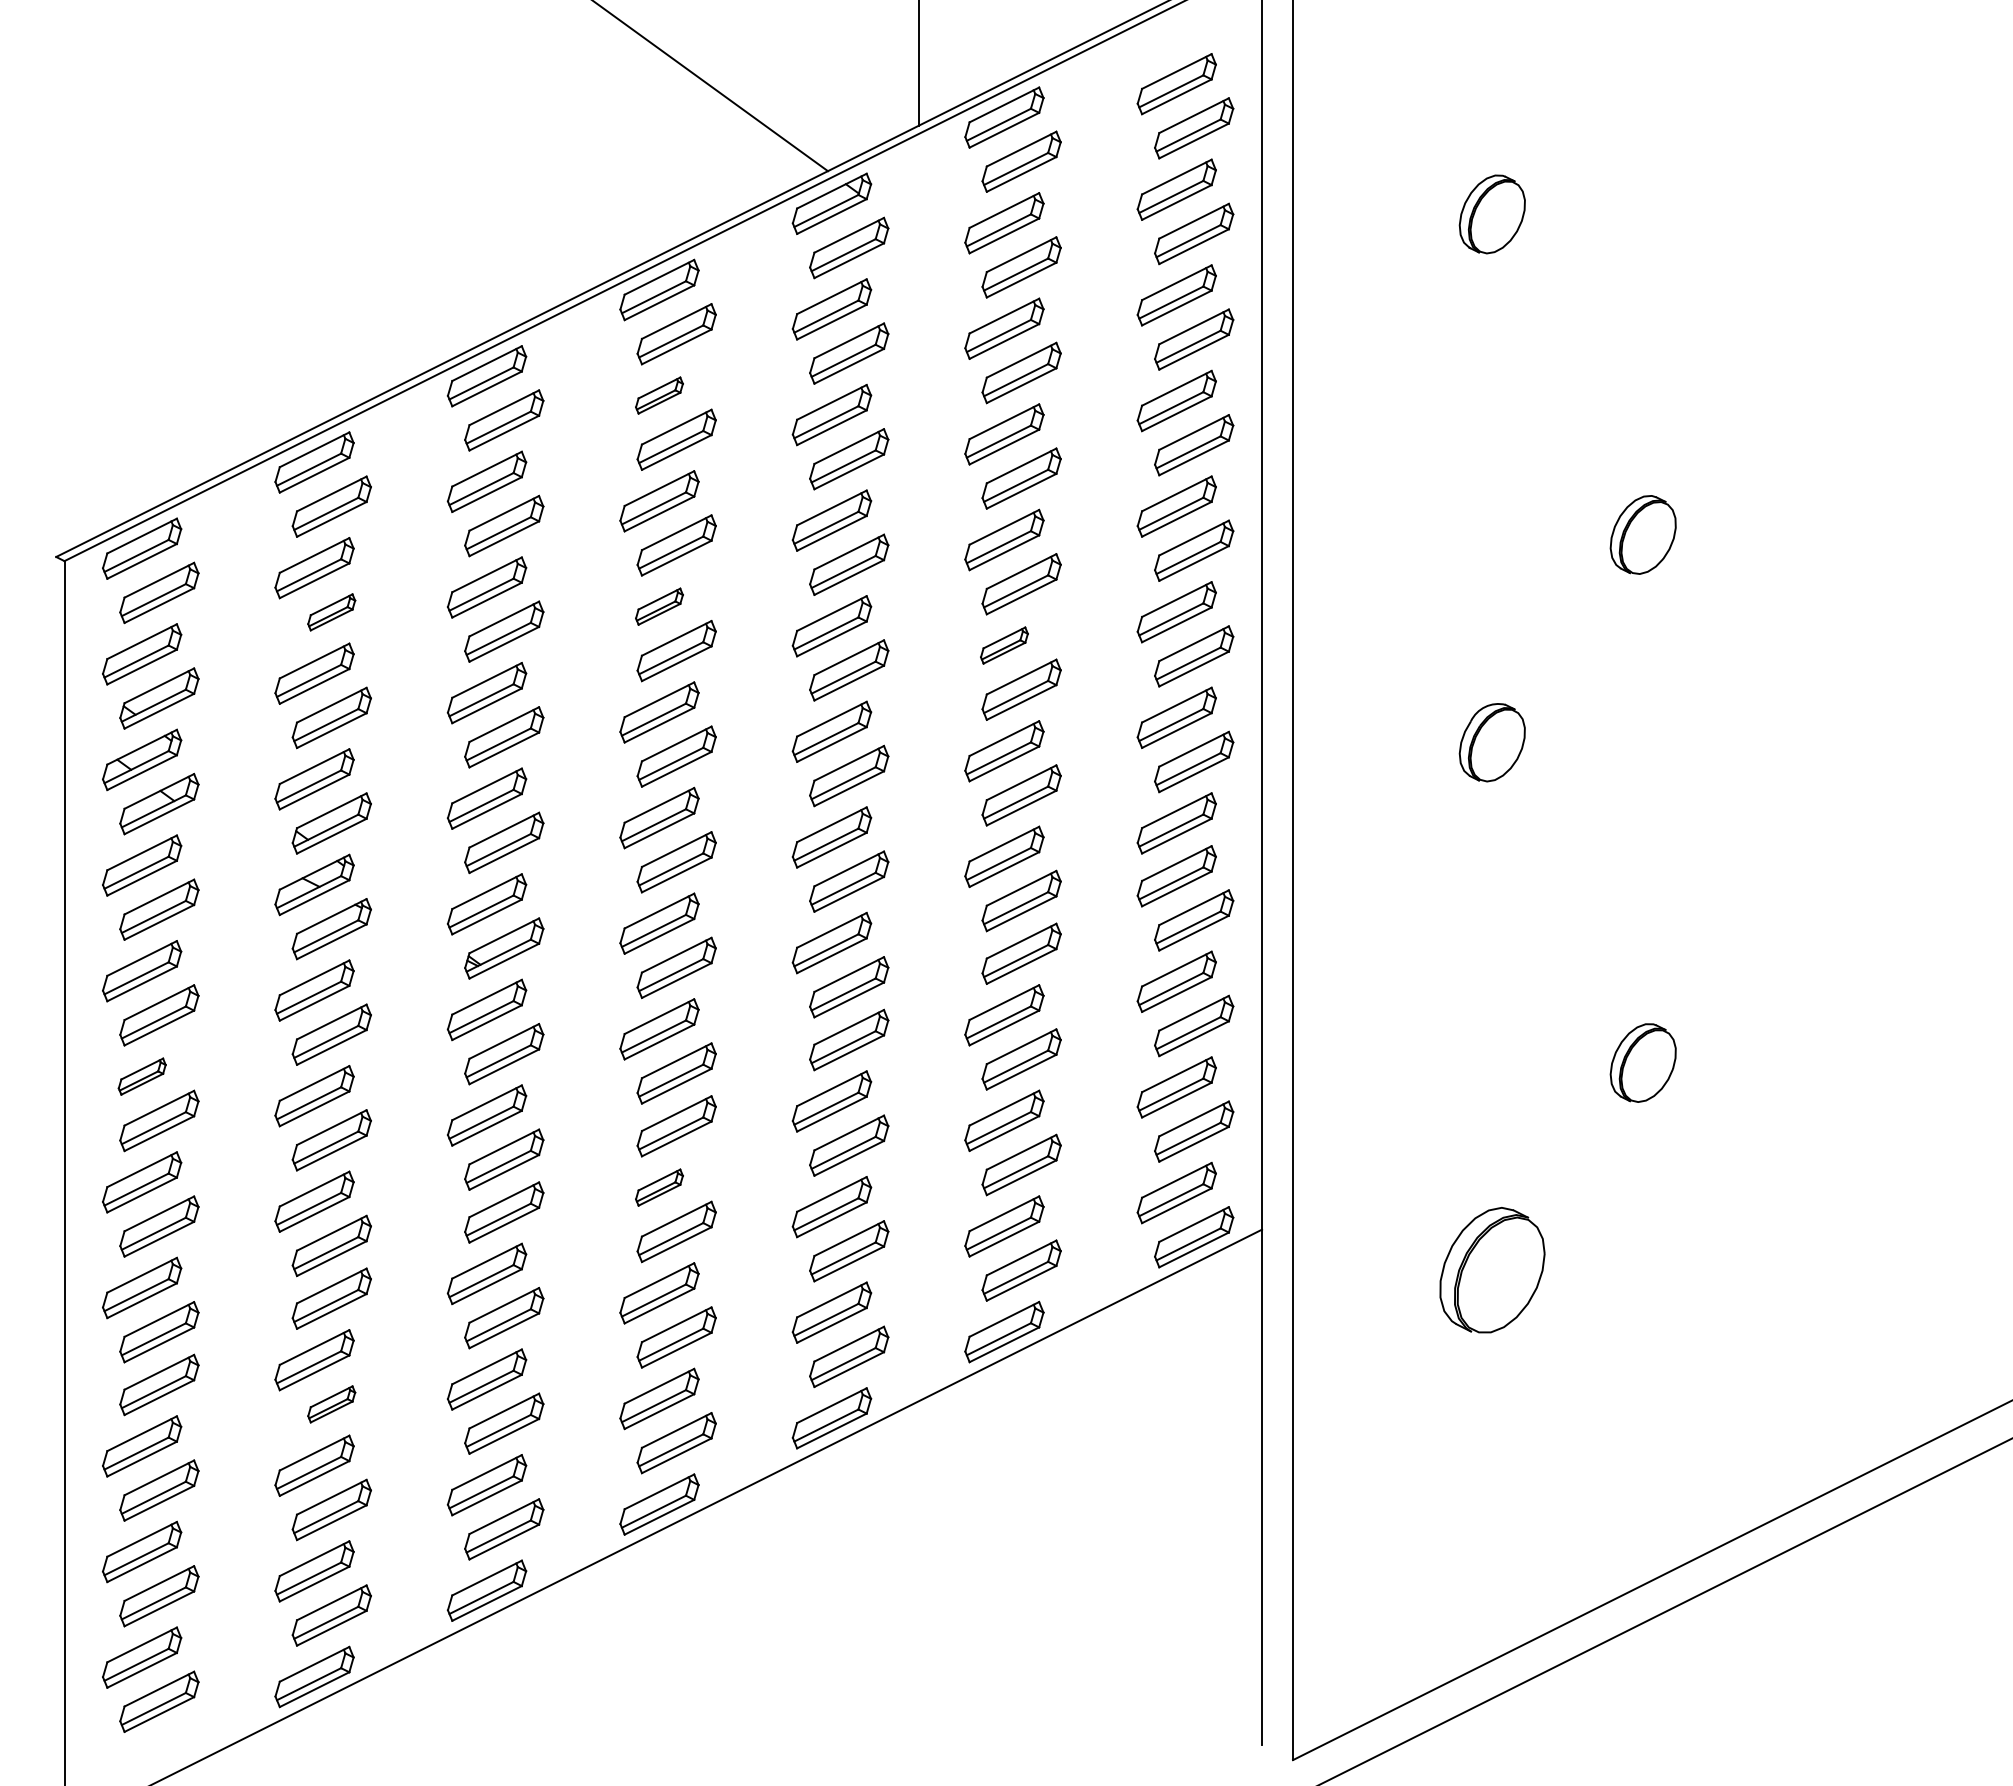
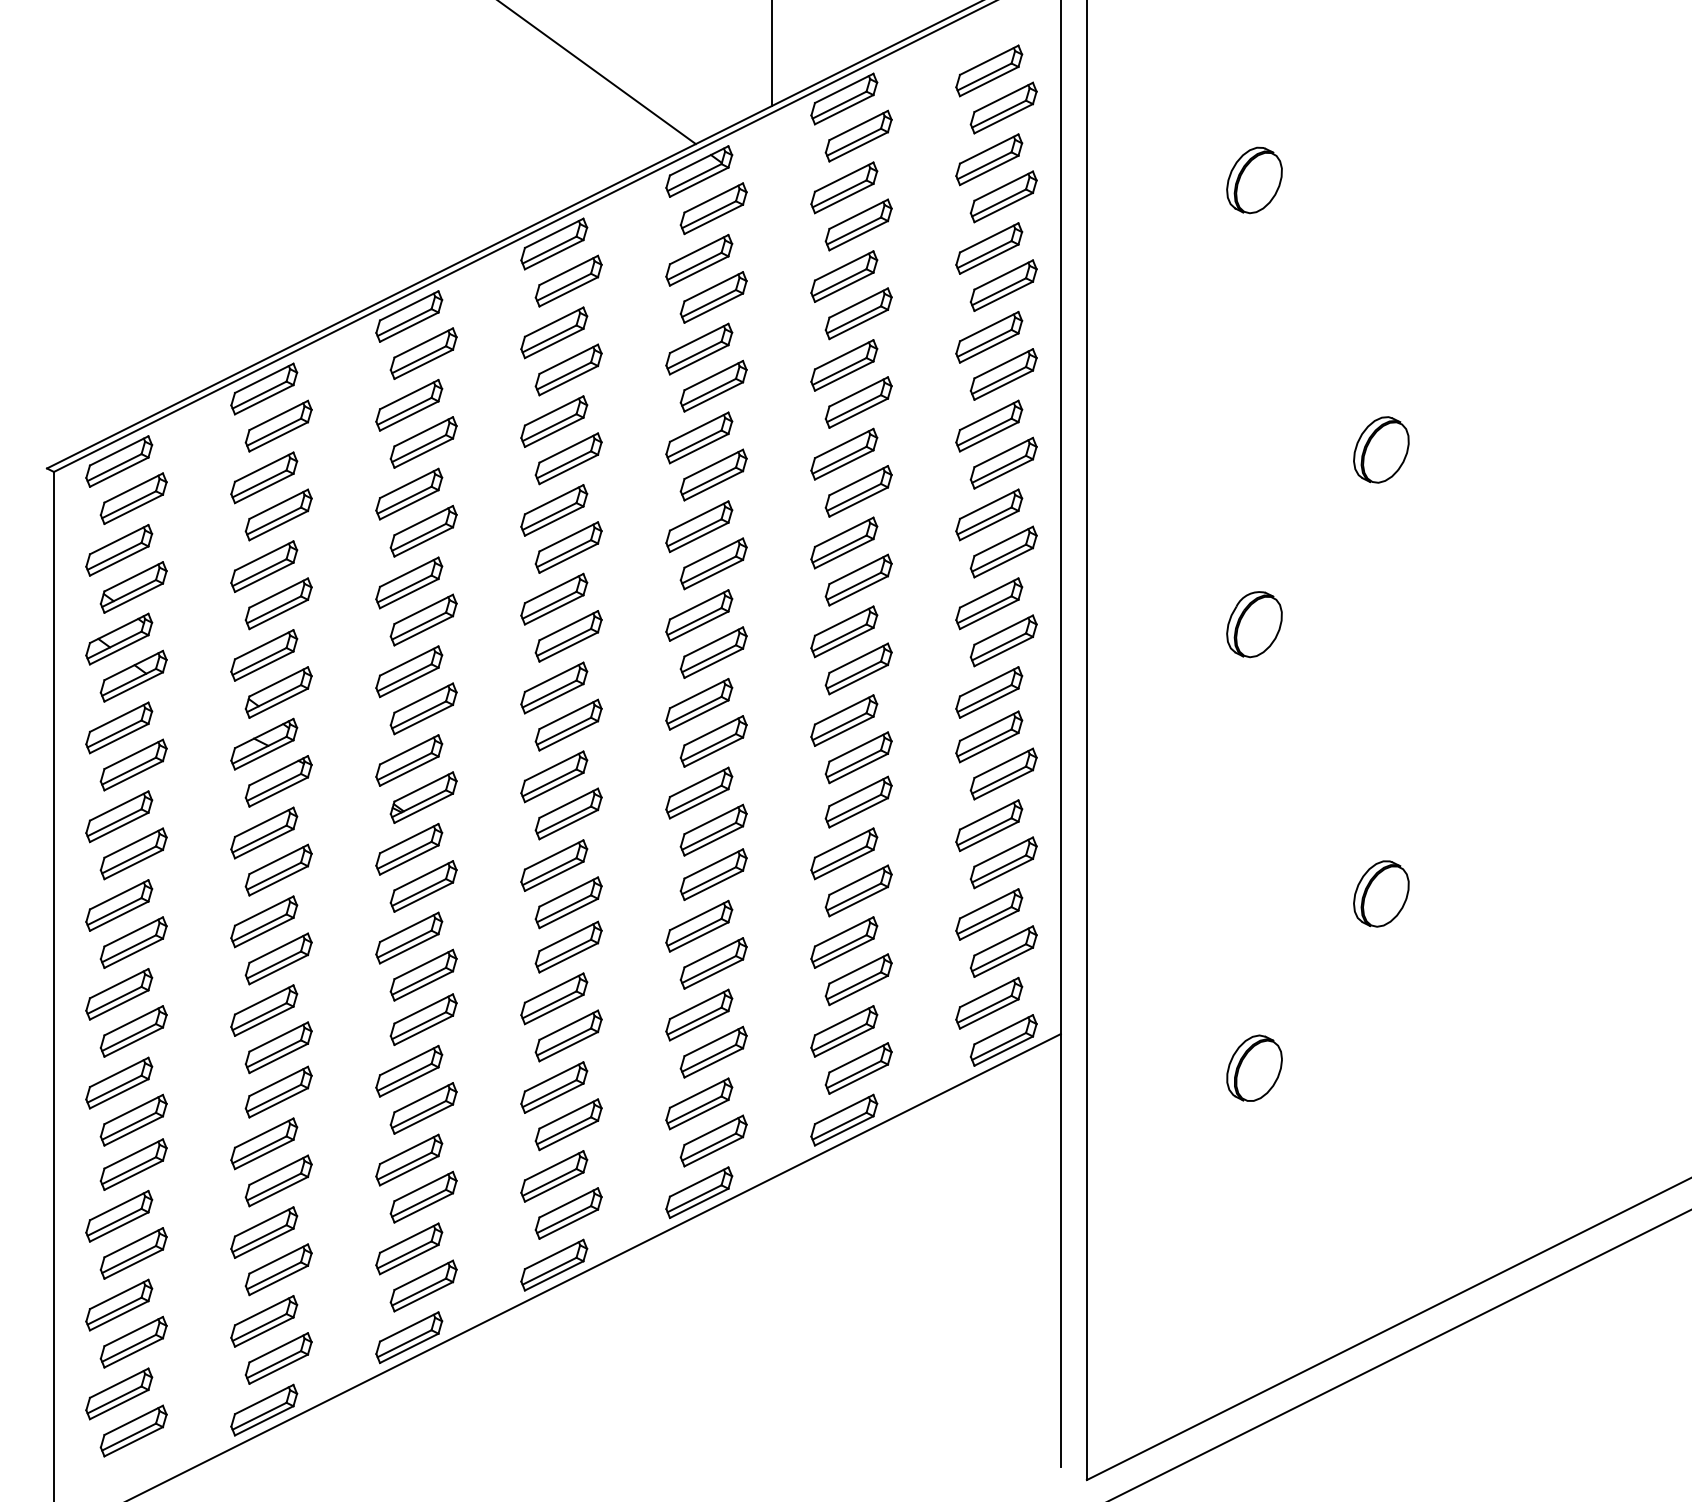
part: (659, 395) -> (554, 332), size x1.67
part: (659, 606) -> (554, 510), size x1.67
part: (331, 612) -> (278, 515), size x1.67
part: (1004, 645) -> (844, 542), size x1.67
part: (142, 1076) -> (119, 905), size x1.67
part: (659, 1187) -> (554, 998), size x1.67
part: (1492, 1270) -> (1254, 1068), size x0.62
part: (331, 1404) -> (278, 1181), size x1.67

